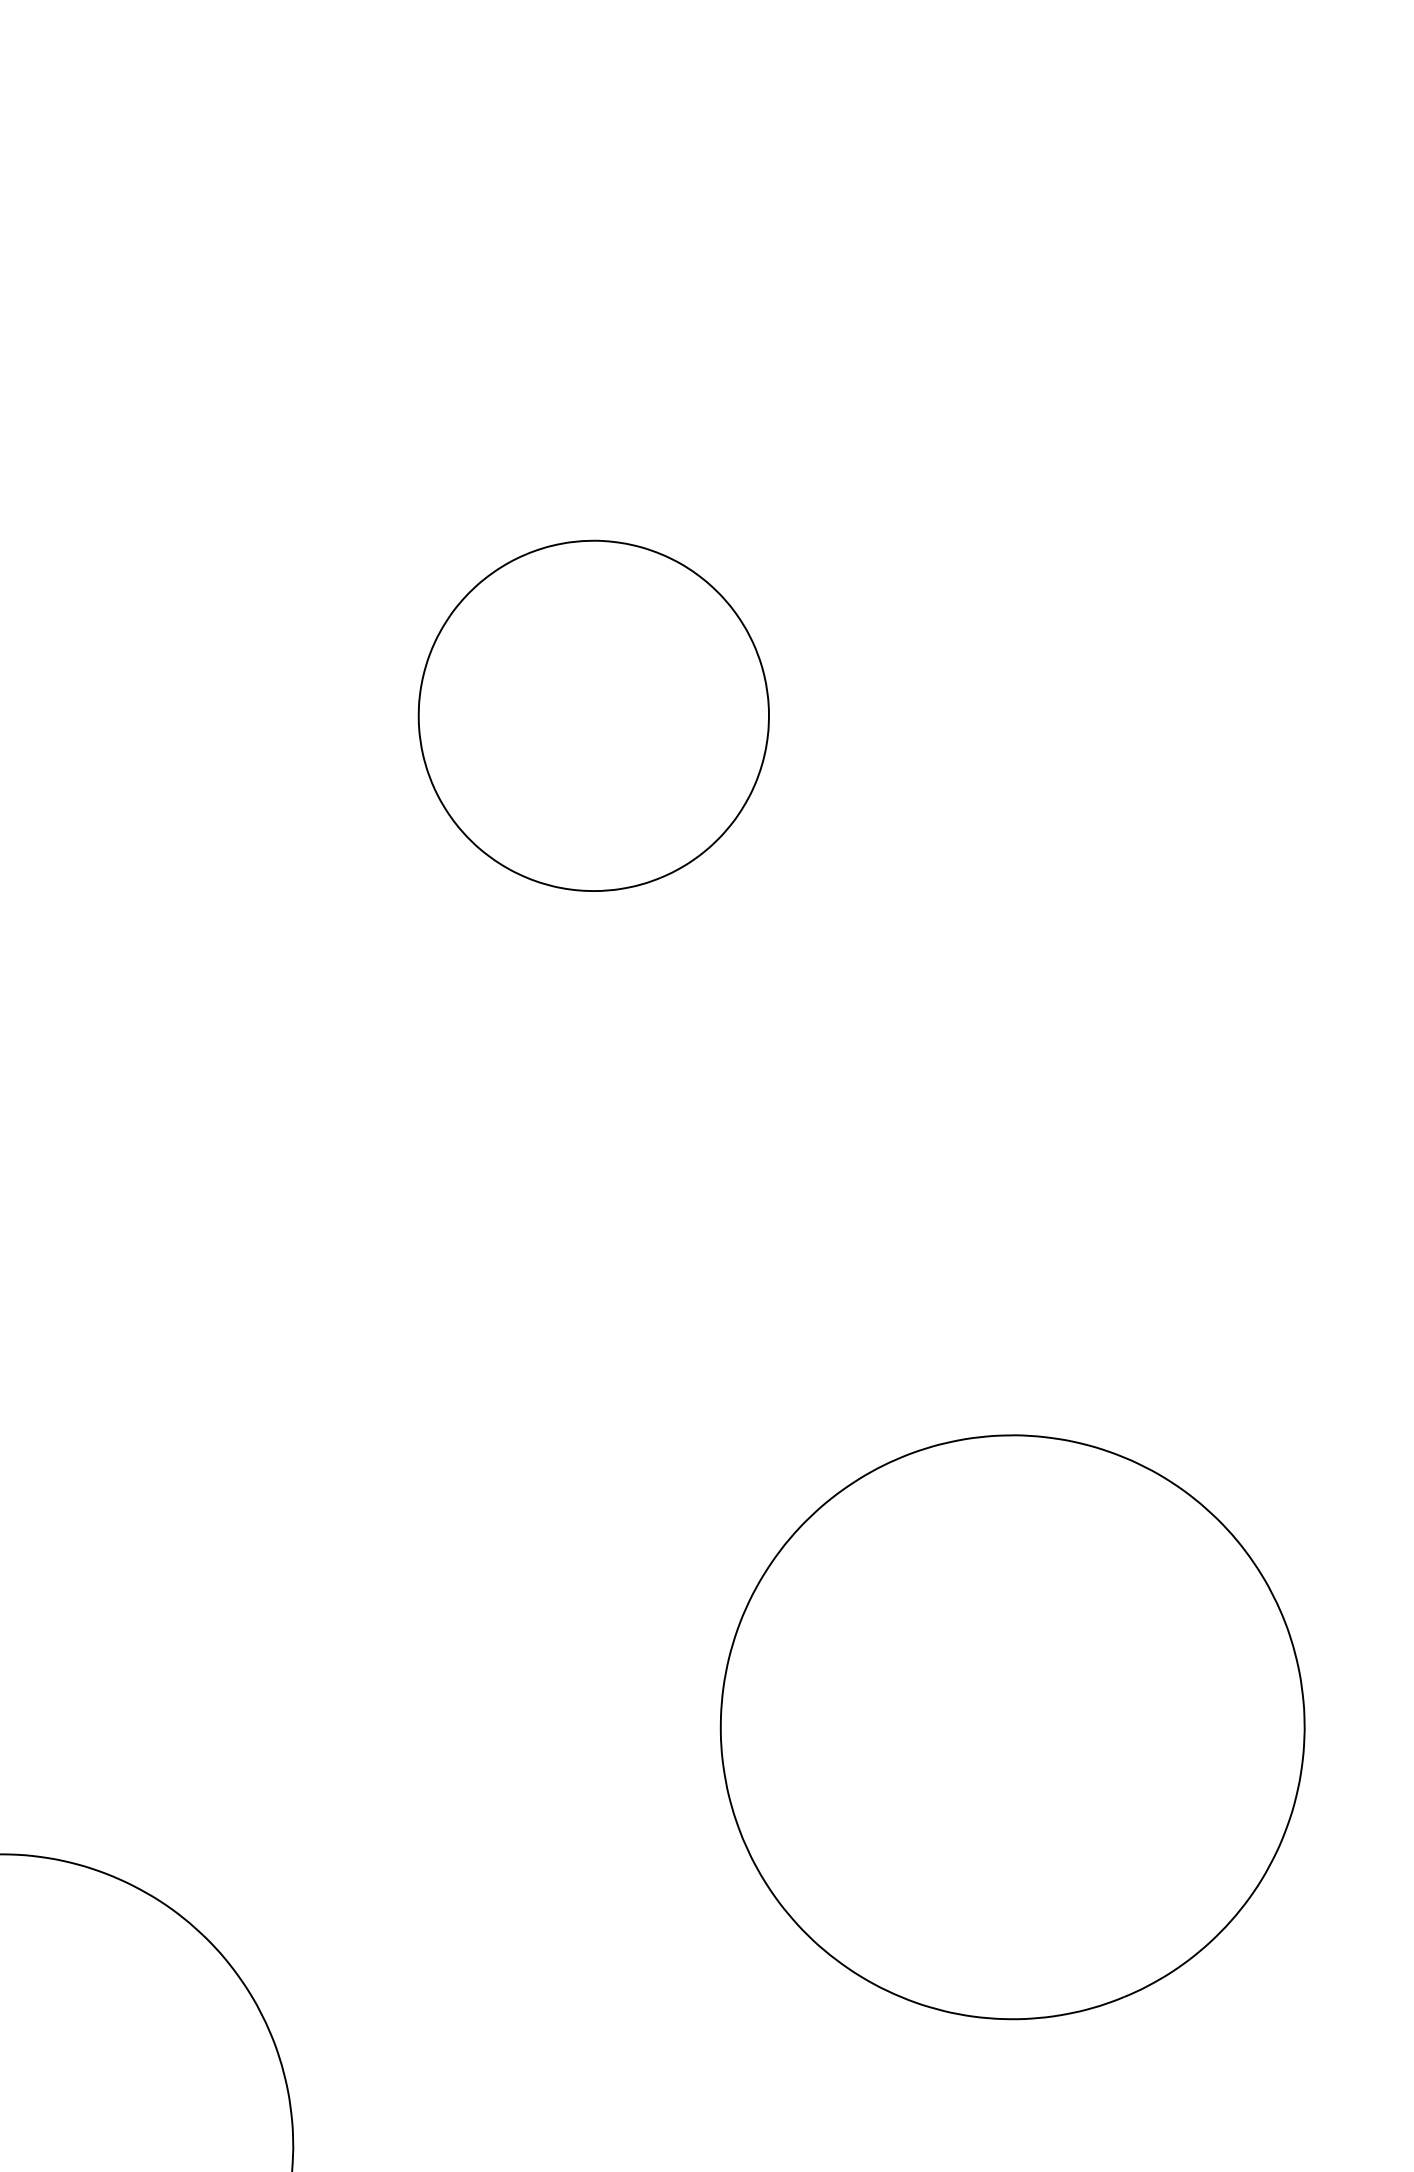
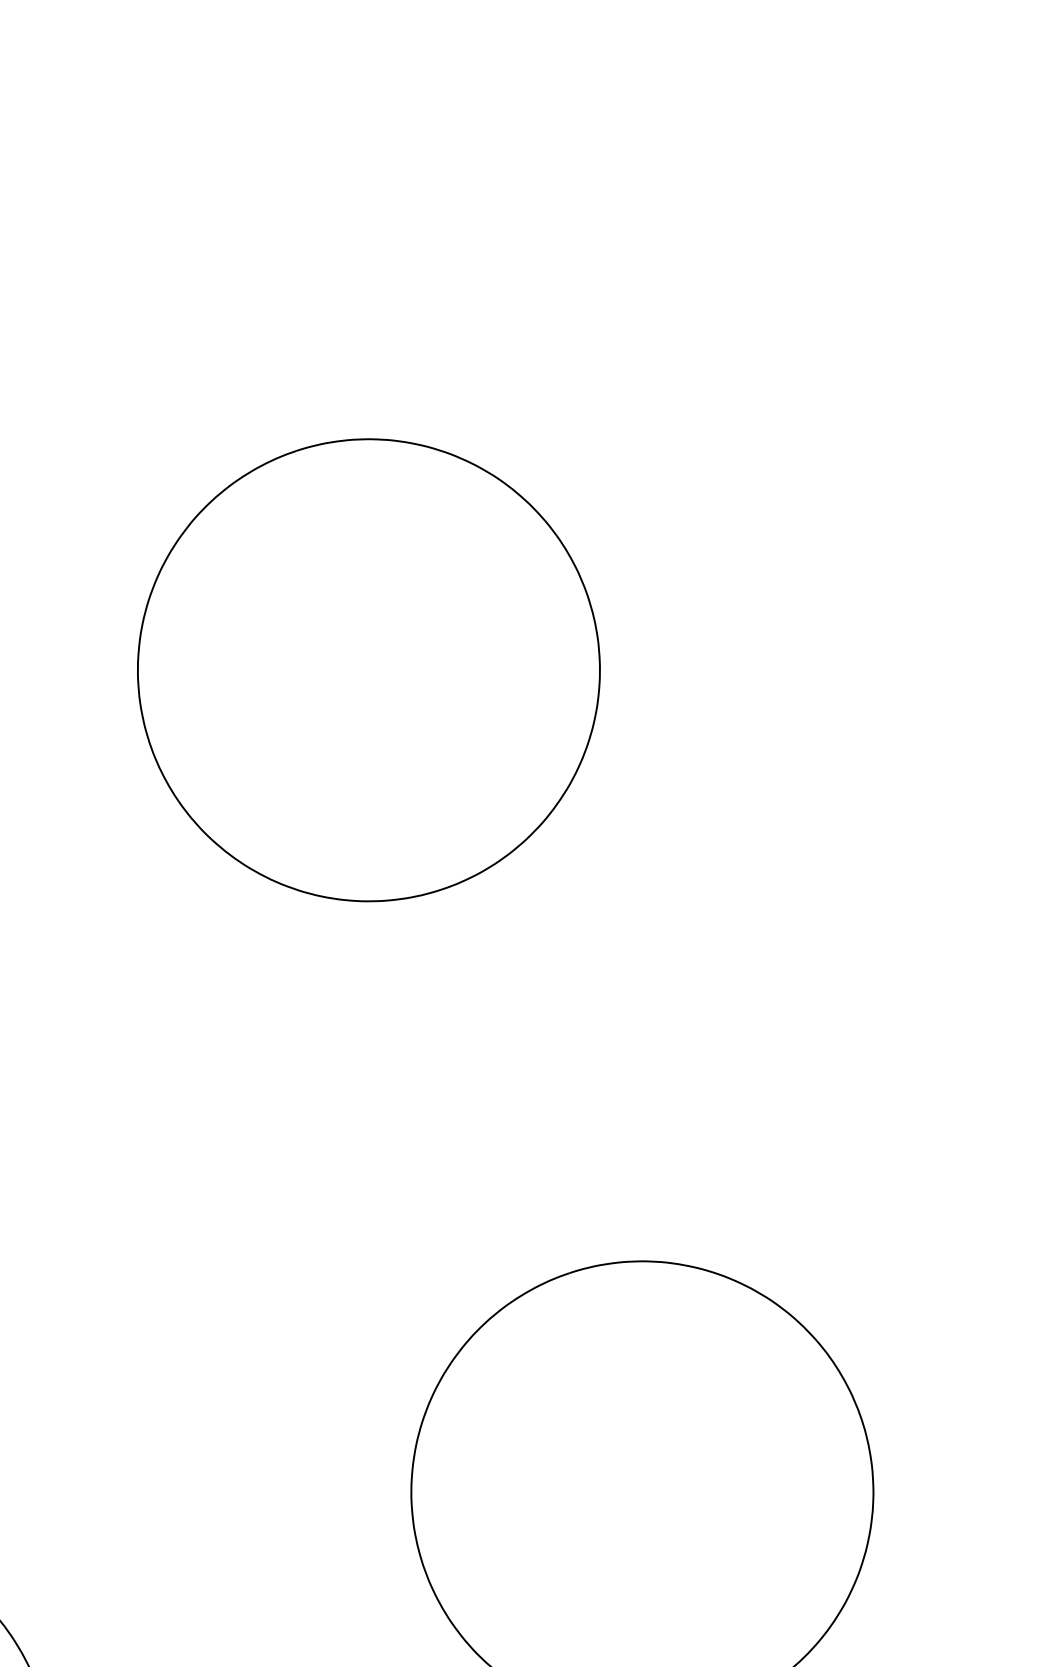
part: (593, 715) -> (368, 669), size x1.67

